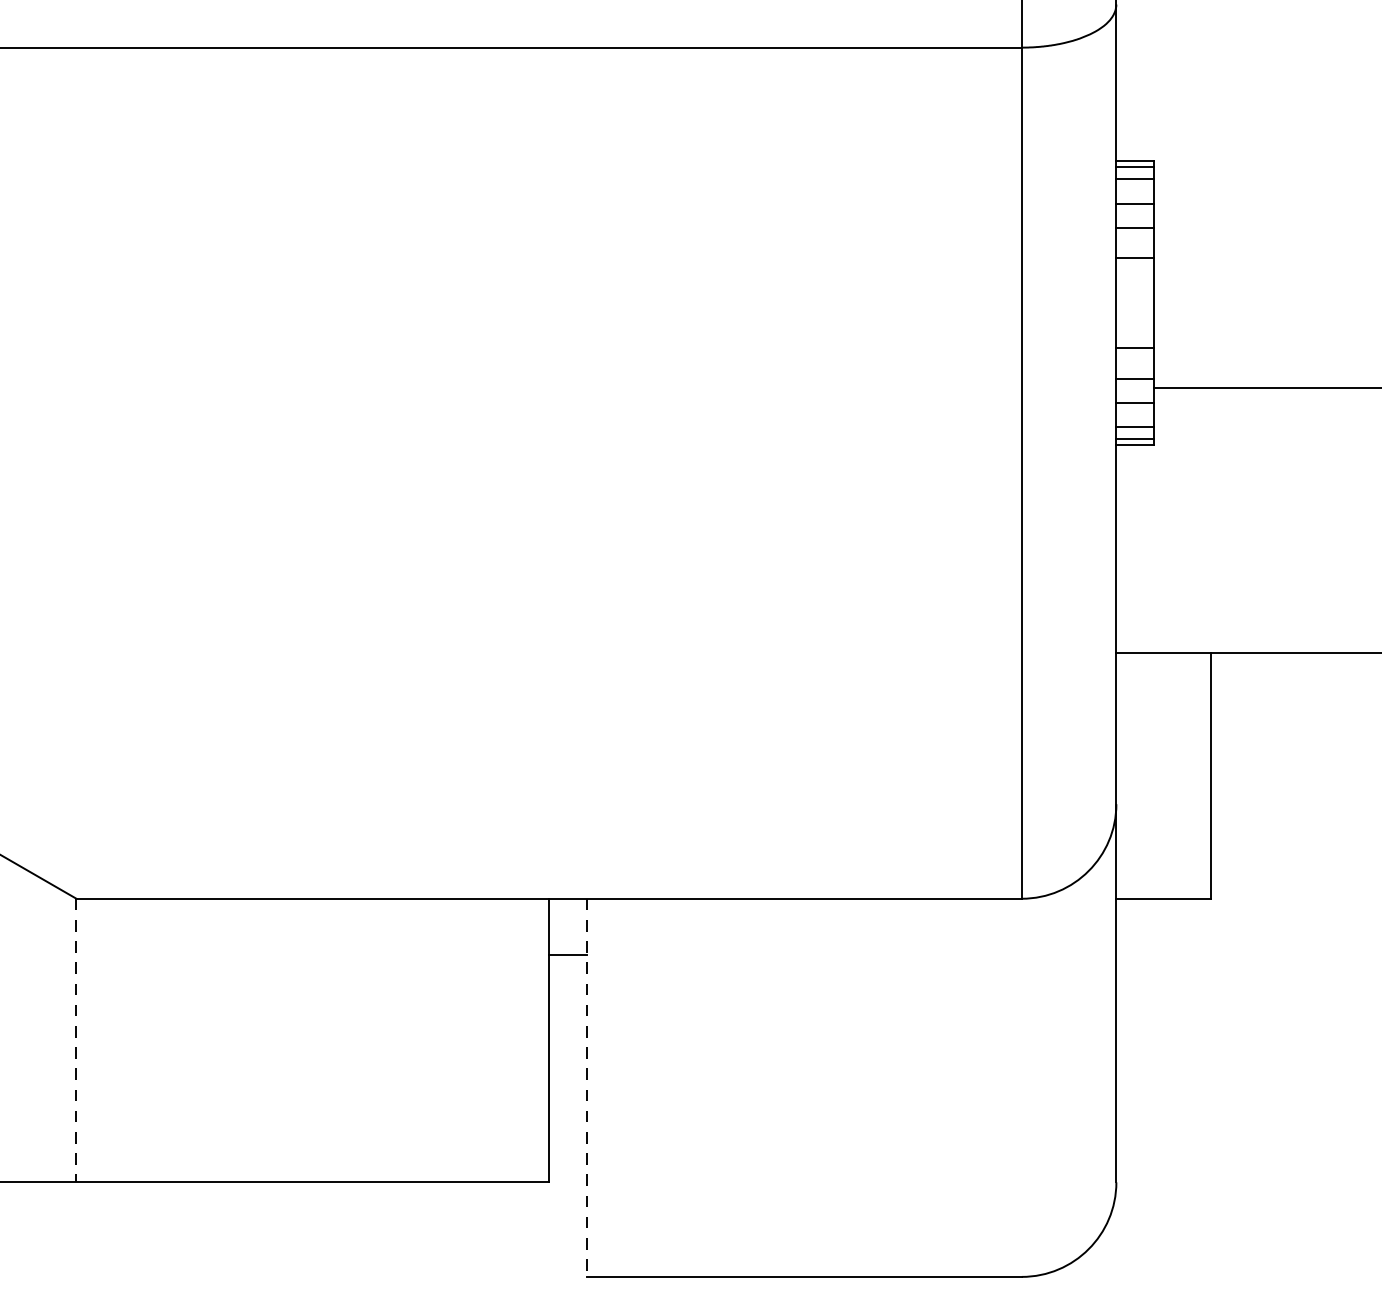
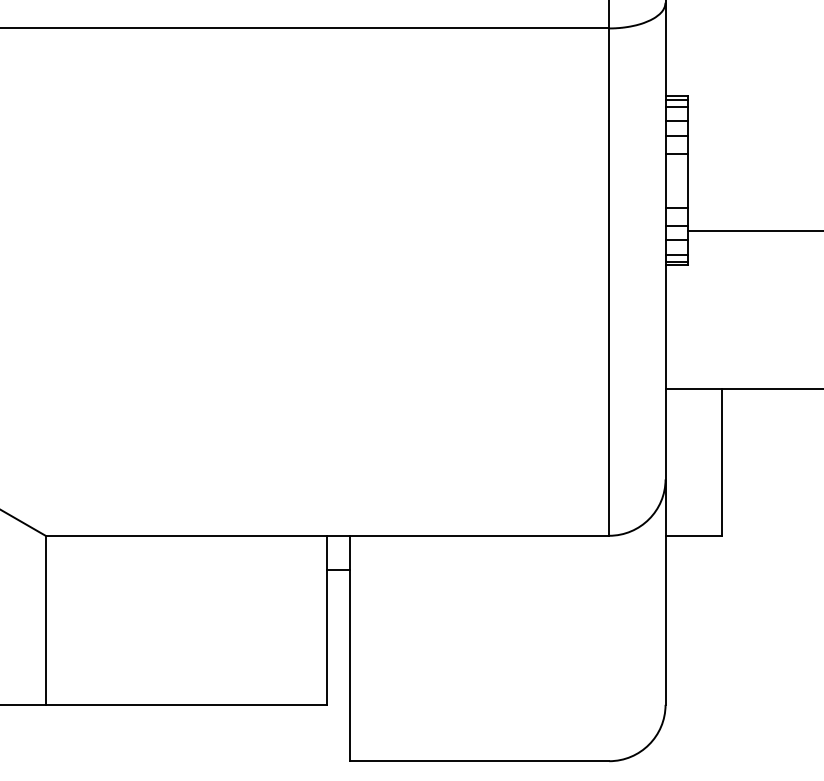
line: (76, 1040) -> (45, 620), dashed -> solid
line: (586, 1087) -> (349, 648), dashed -> solid

